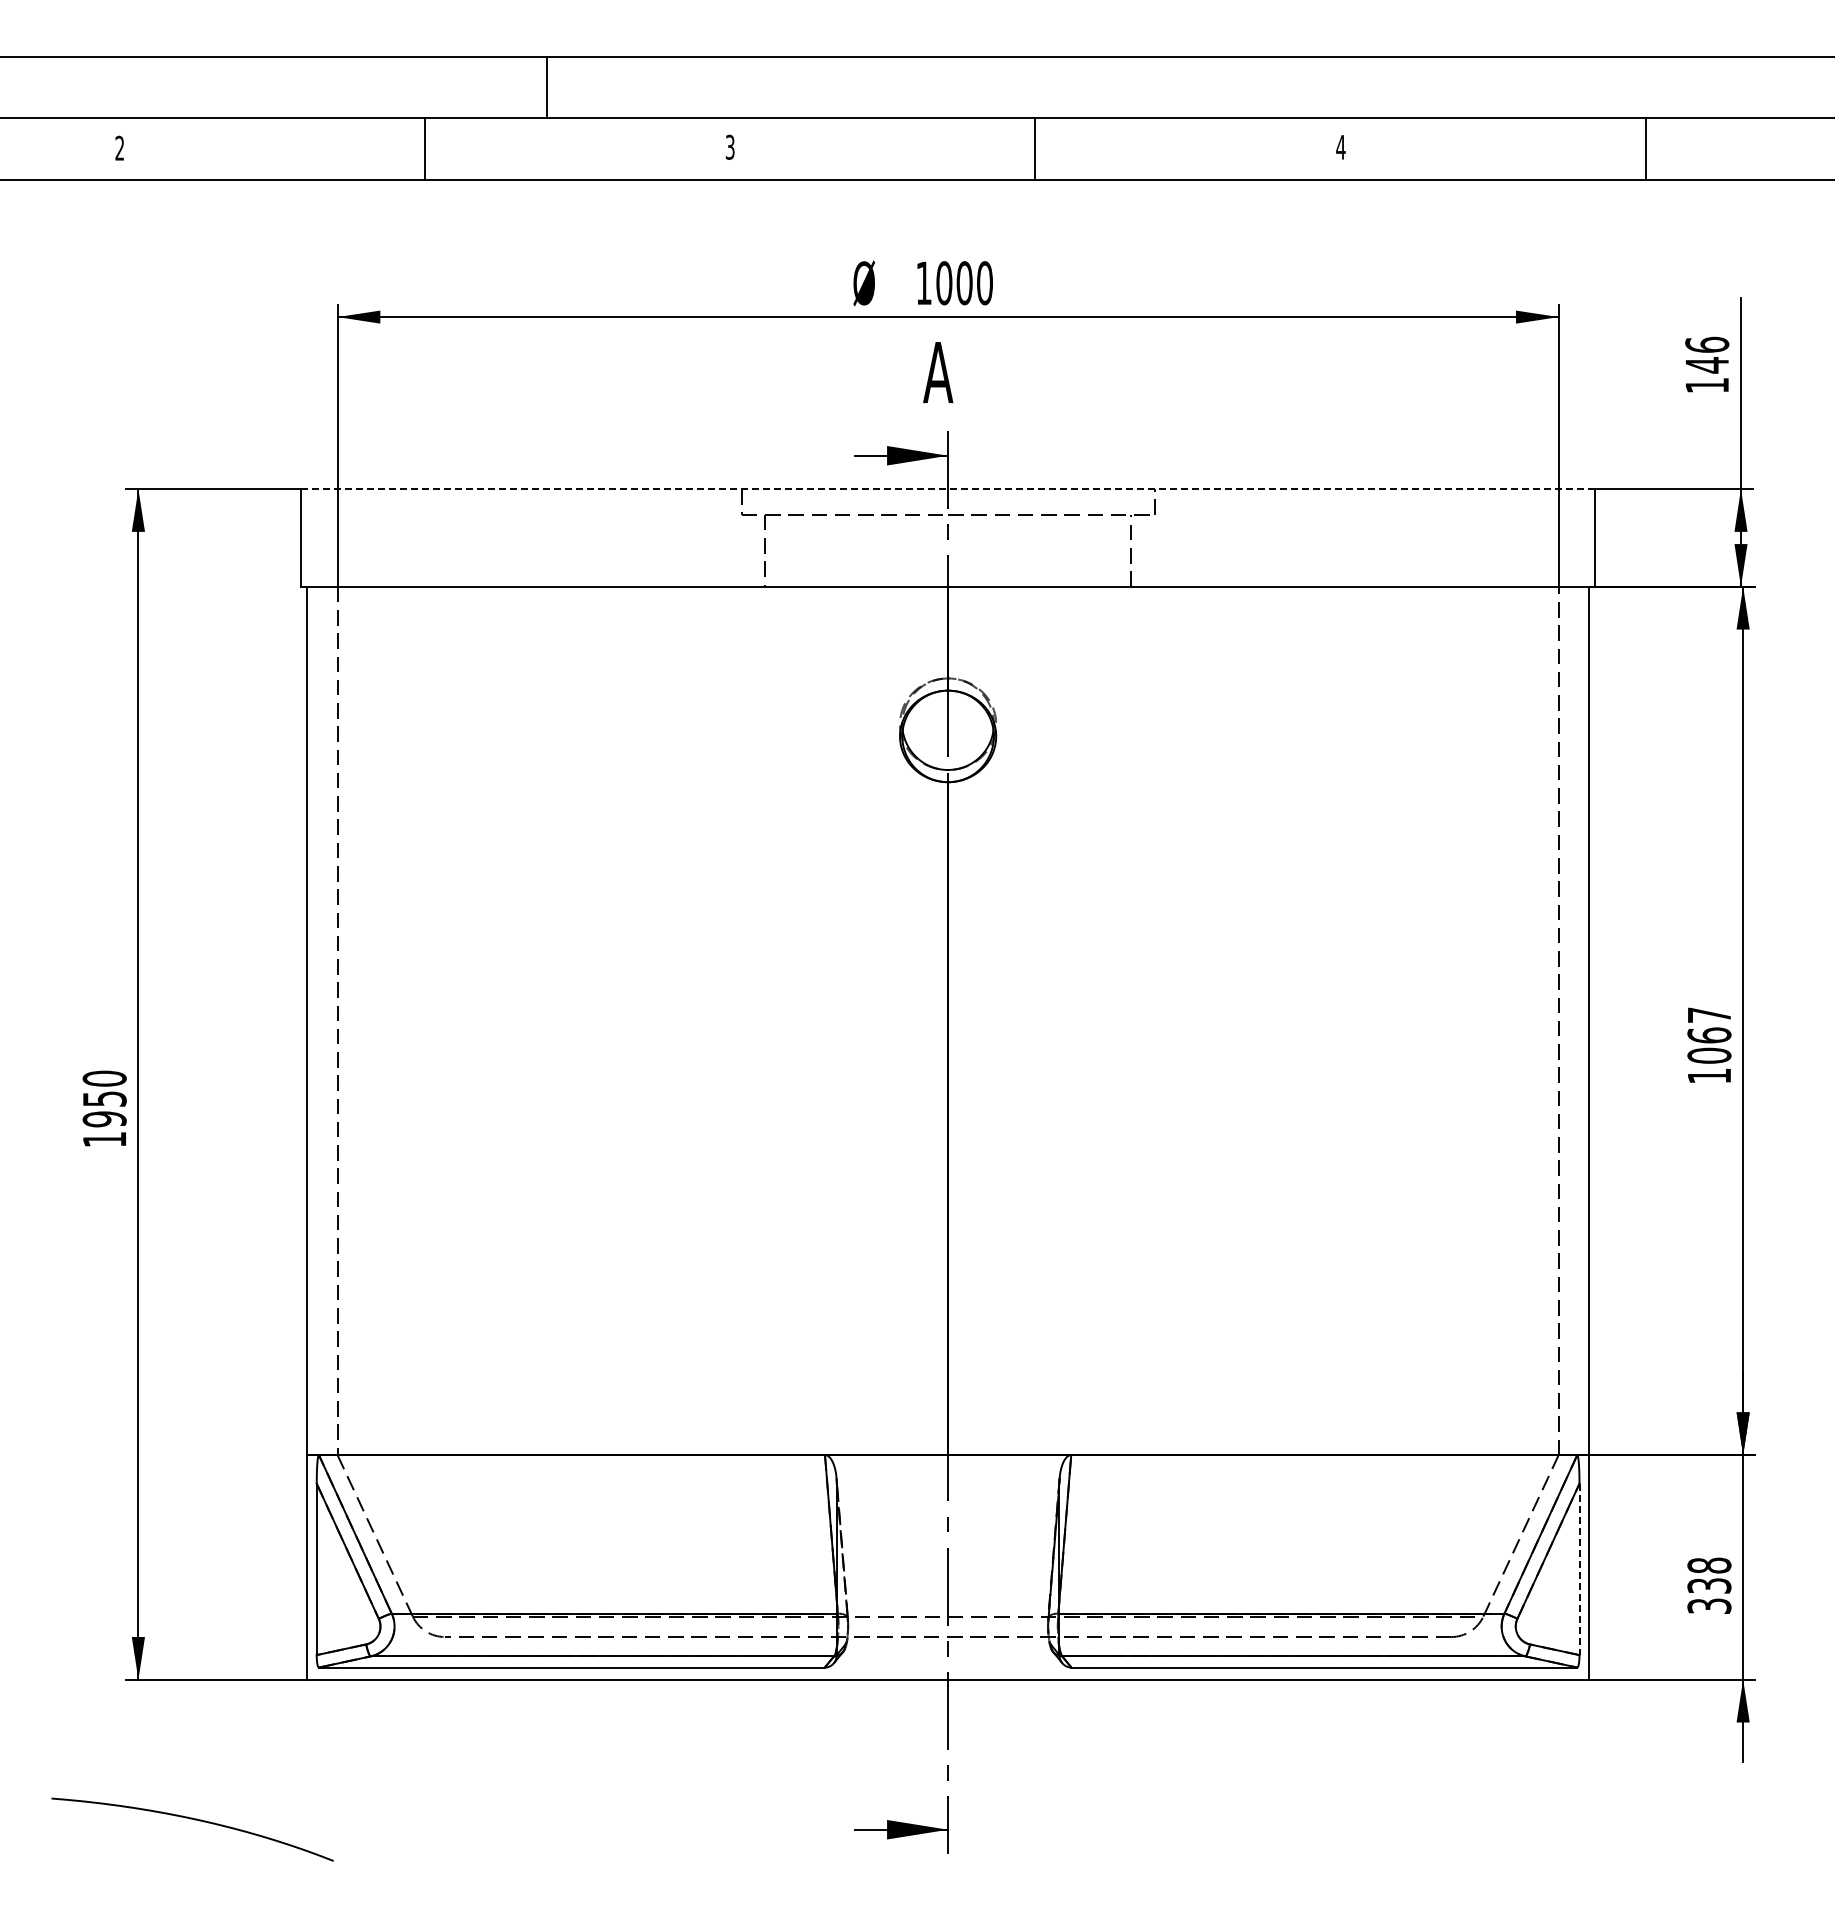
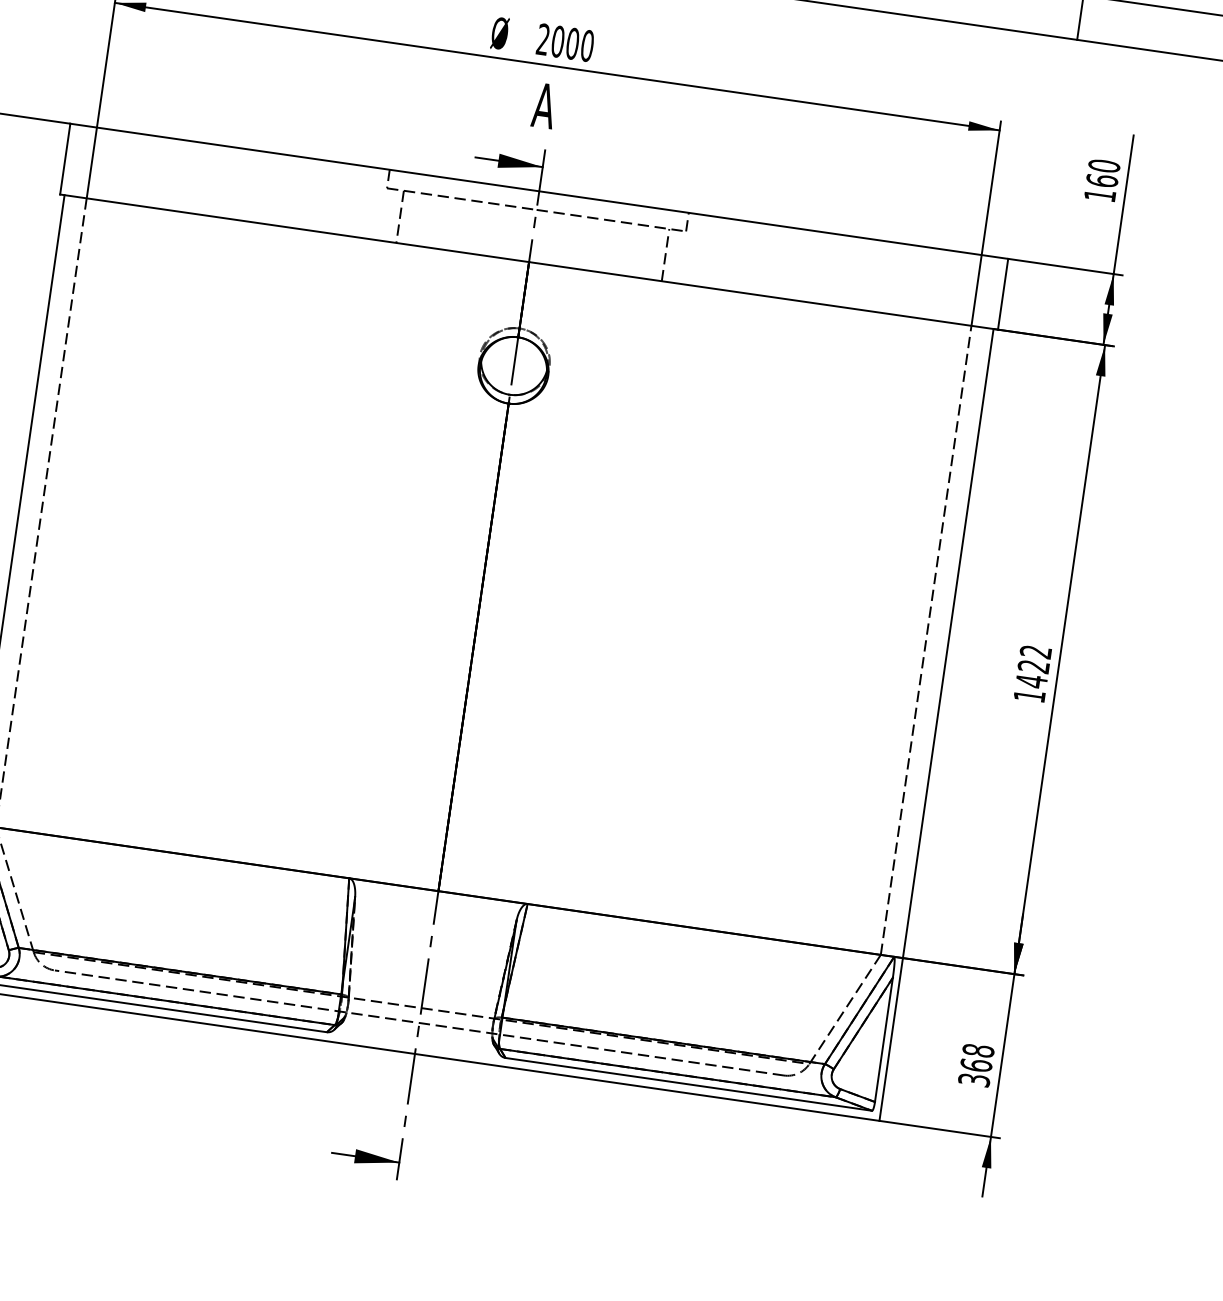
text: (923, 282) -> (543, 39), 1000 -> 2000
text: (1707, 354) -> (1103, 173), 146 -> 160
line: (947, 489) -> (538, 191), dashed -> solid
text: (1709, 1035) -> (1033, 666), 1067 -> 1422
line: (1579, 1569) -> (883, 1039), dashed -> solid
text: (1709, 1585) -> (976, 1065), 338 -> 368

